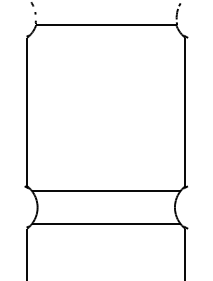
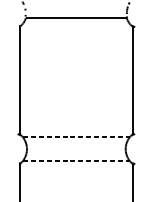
line: (106, 191) -> (76, 137), solid -> dashed
line: (106, 223) -> (76, 160), solid -> dashed

